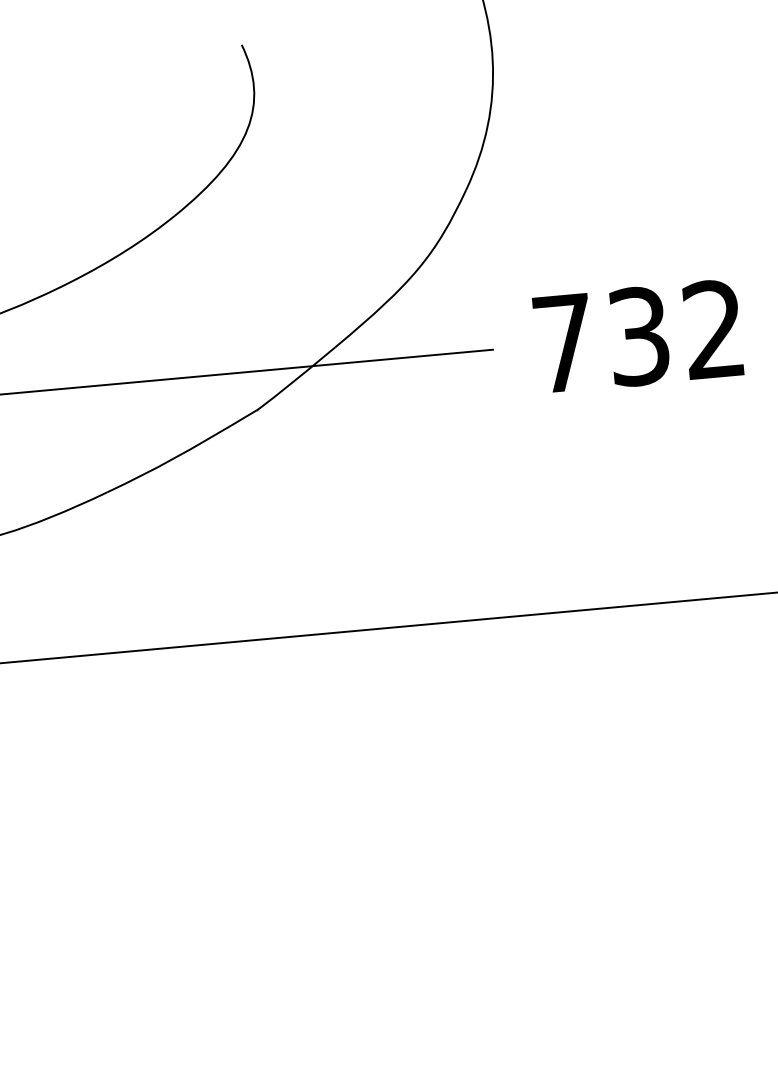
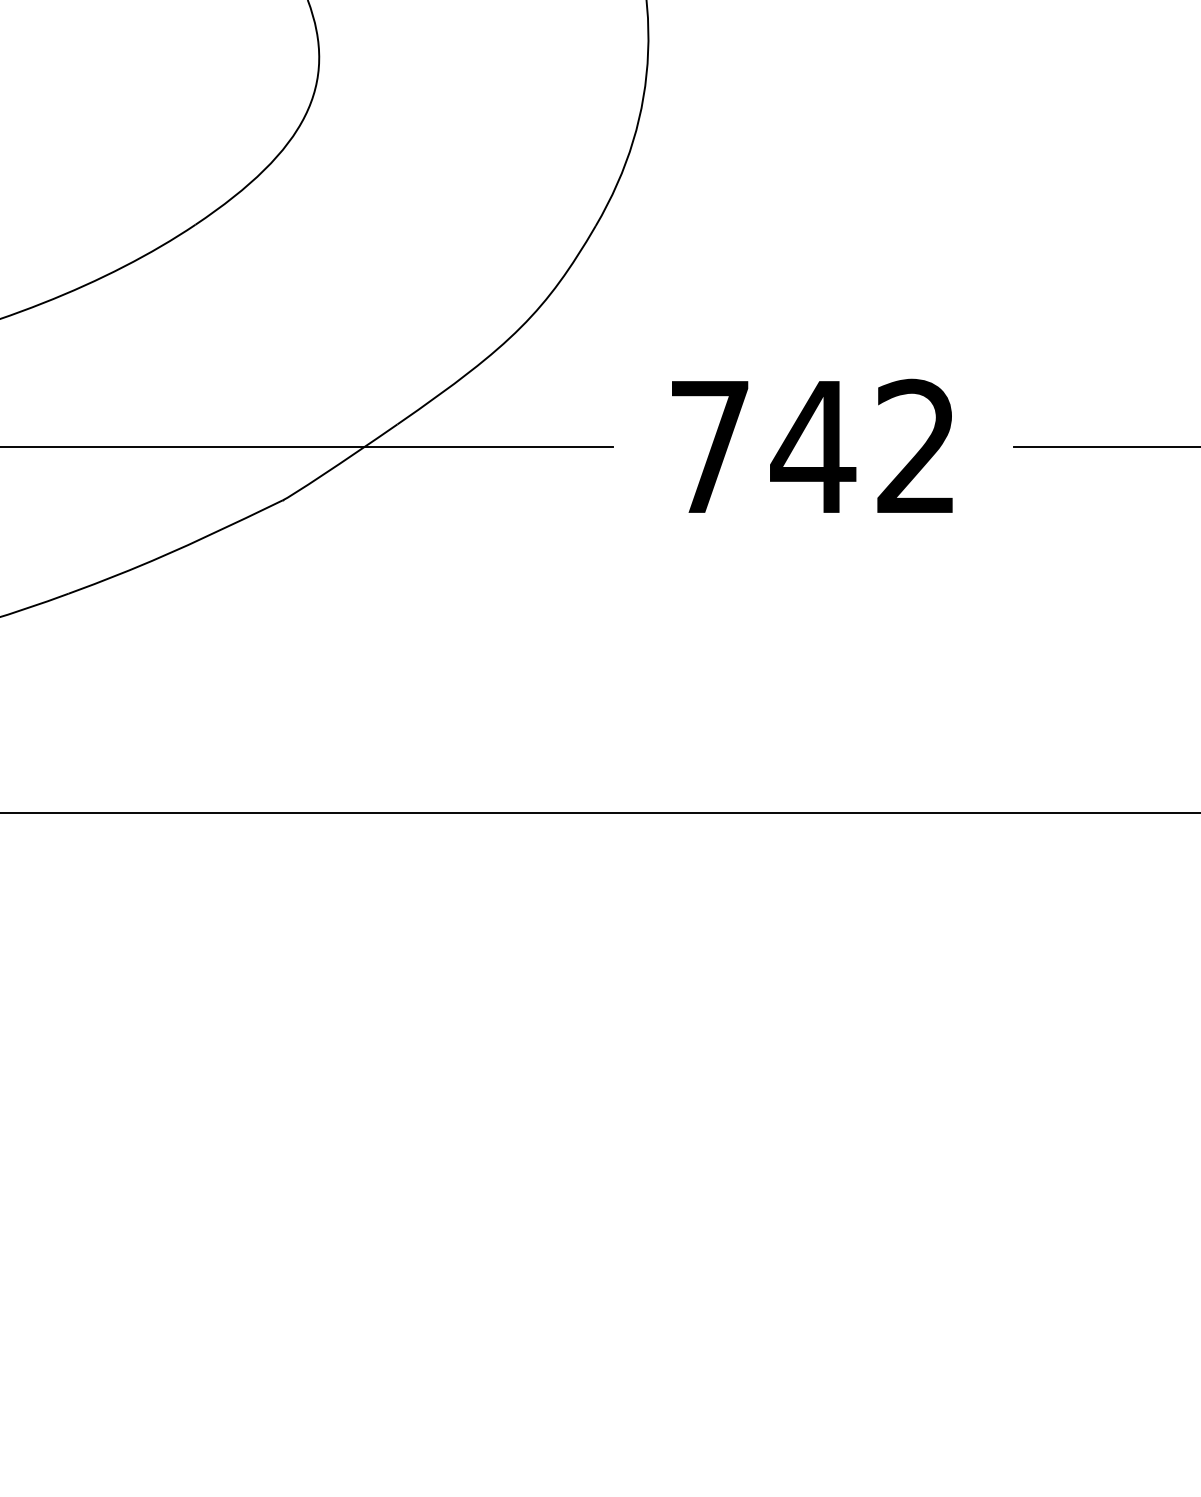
text: (639, 336) -> (813, 446), 732 -> 742

